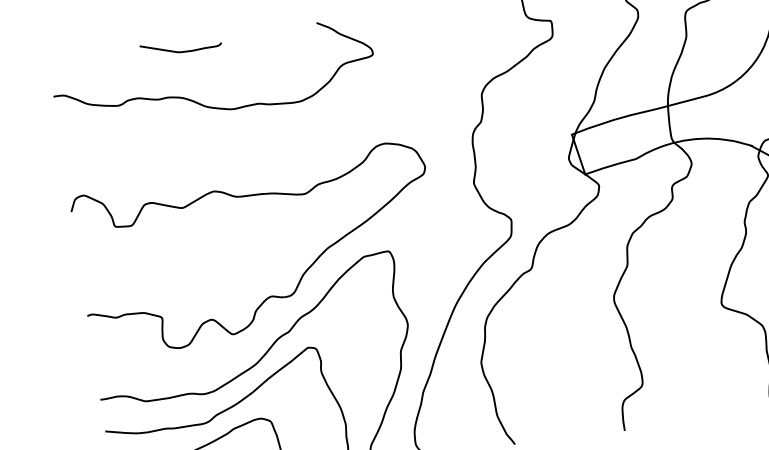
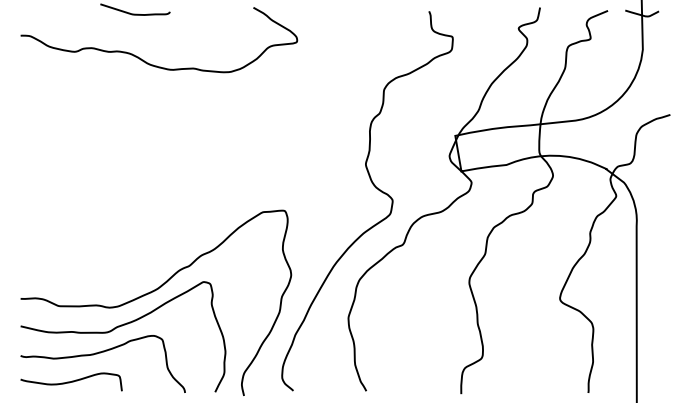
part: (271, 295) -> (179, 232), removed

